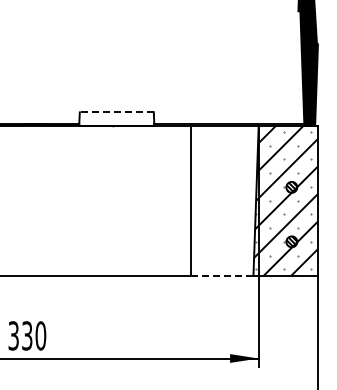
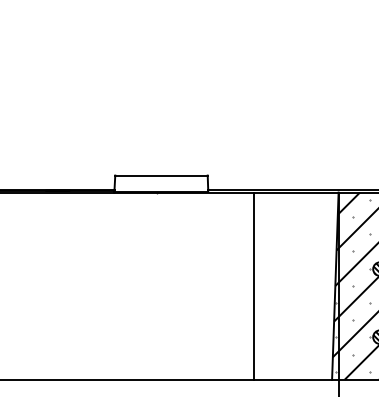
line: (116, 112) -> (161, 175), dashed -> solid
line: (221, 275) -> (292, 379), dashed -> solid

